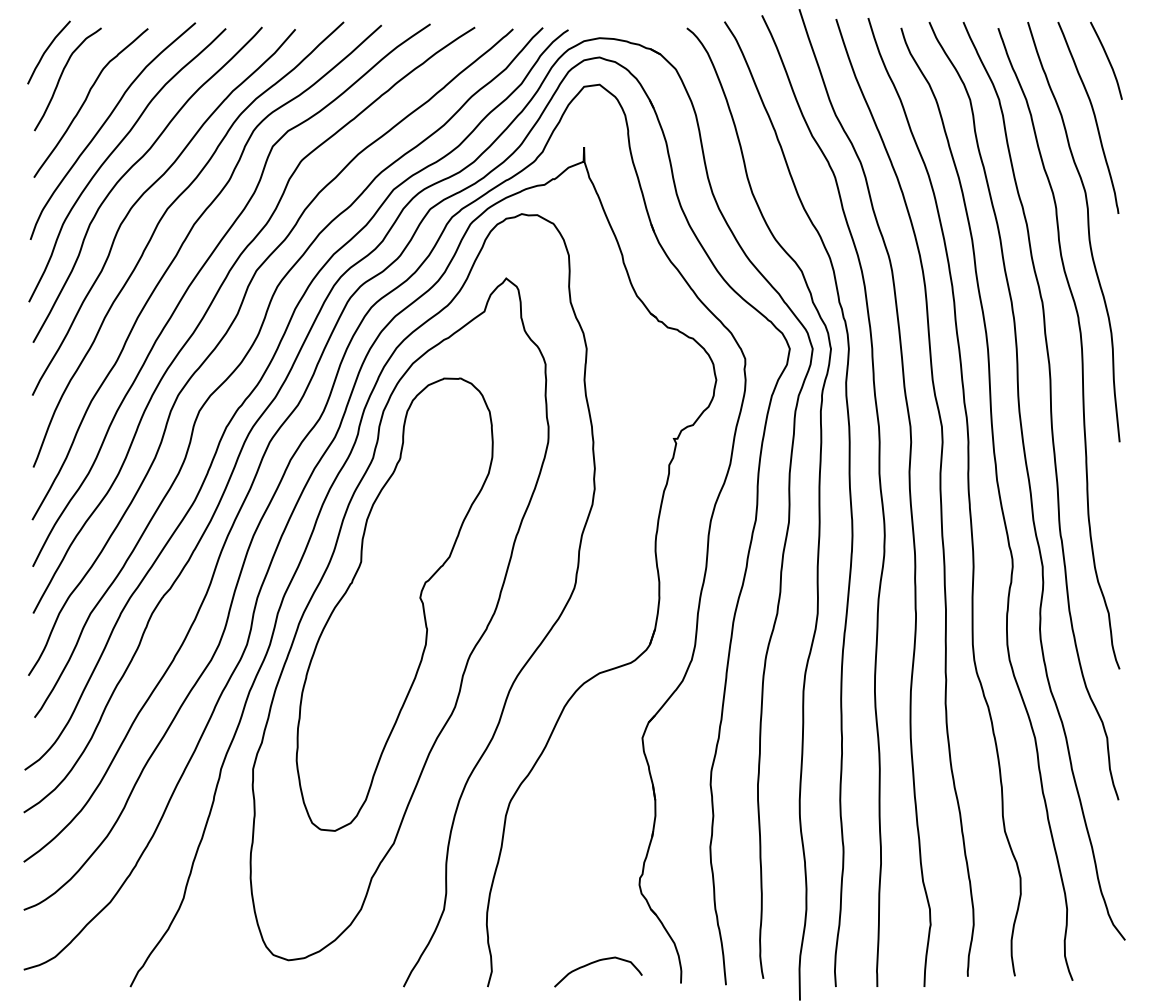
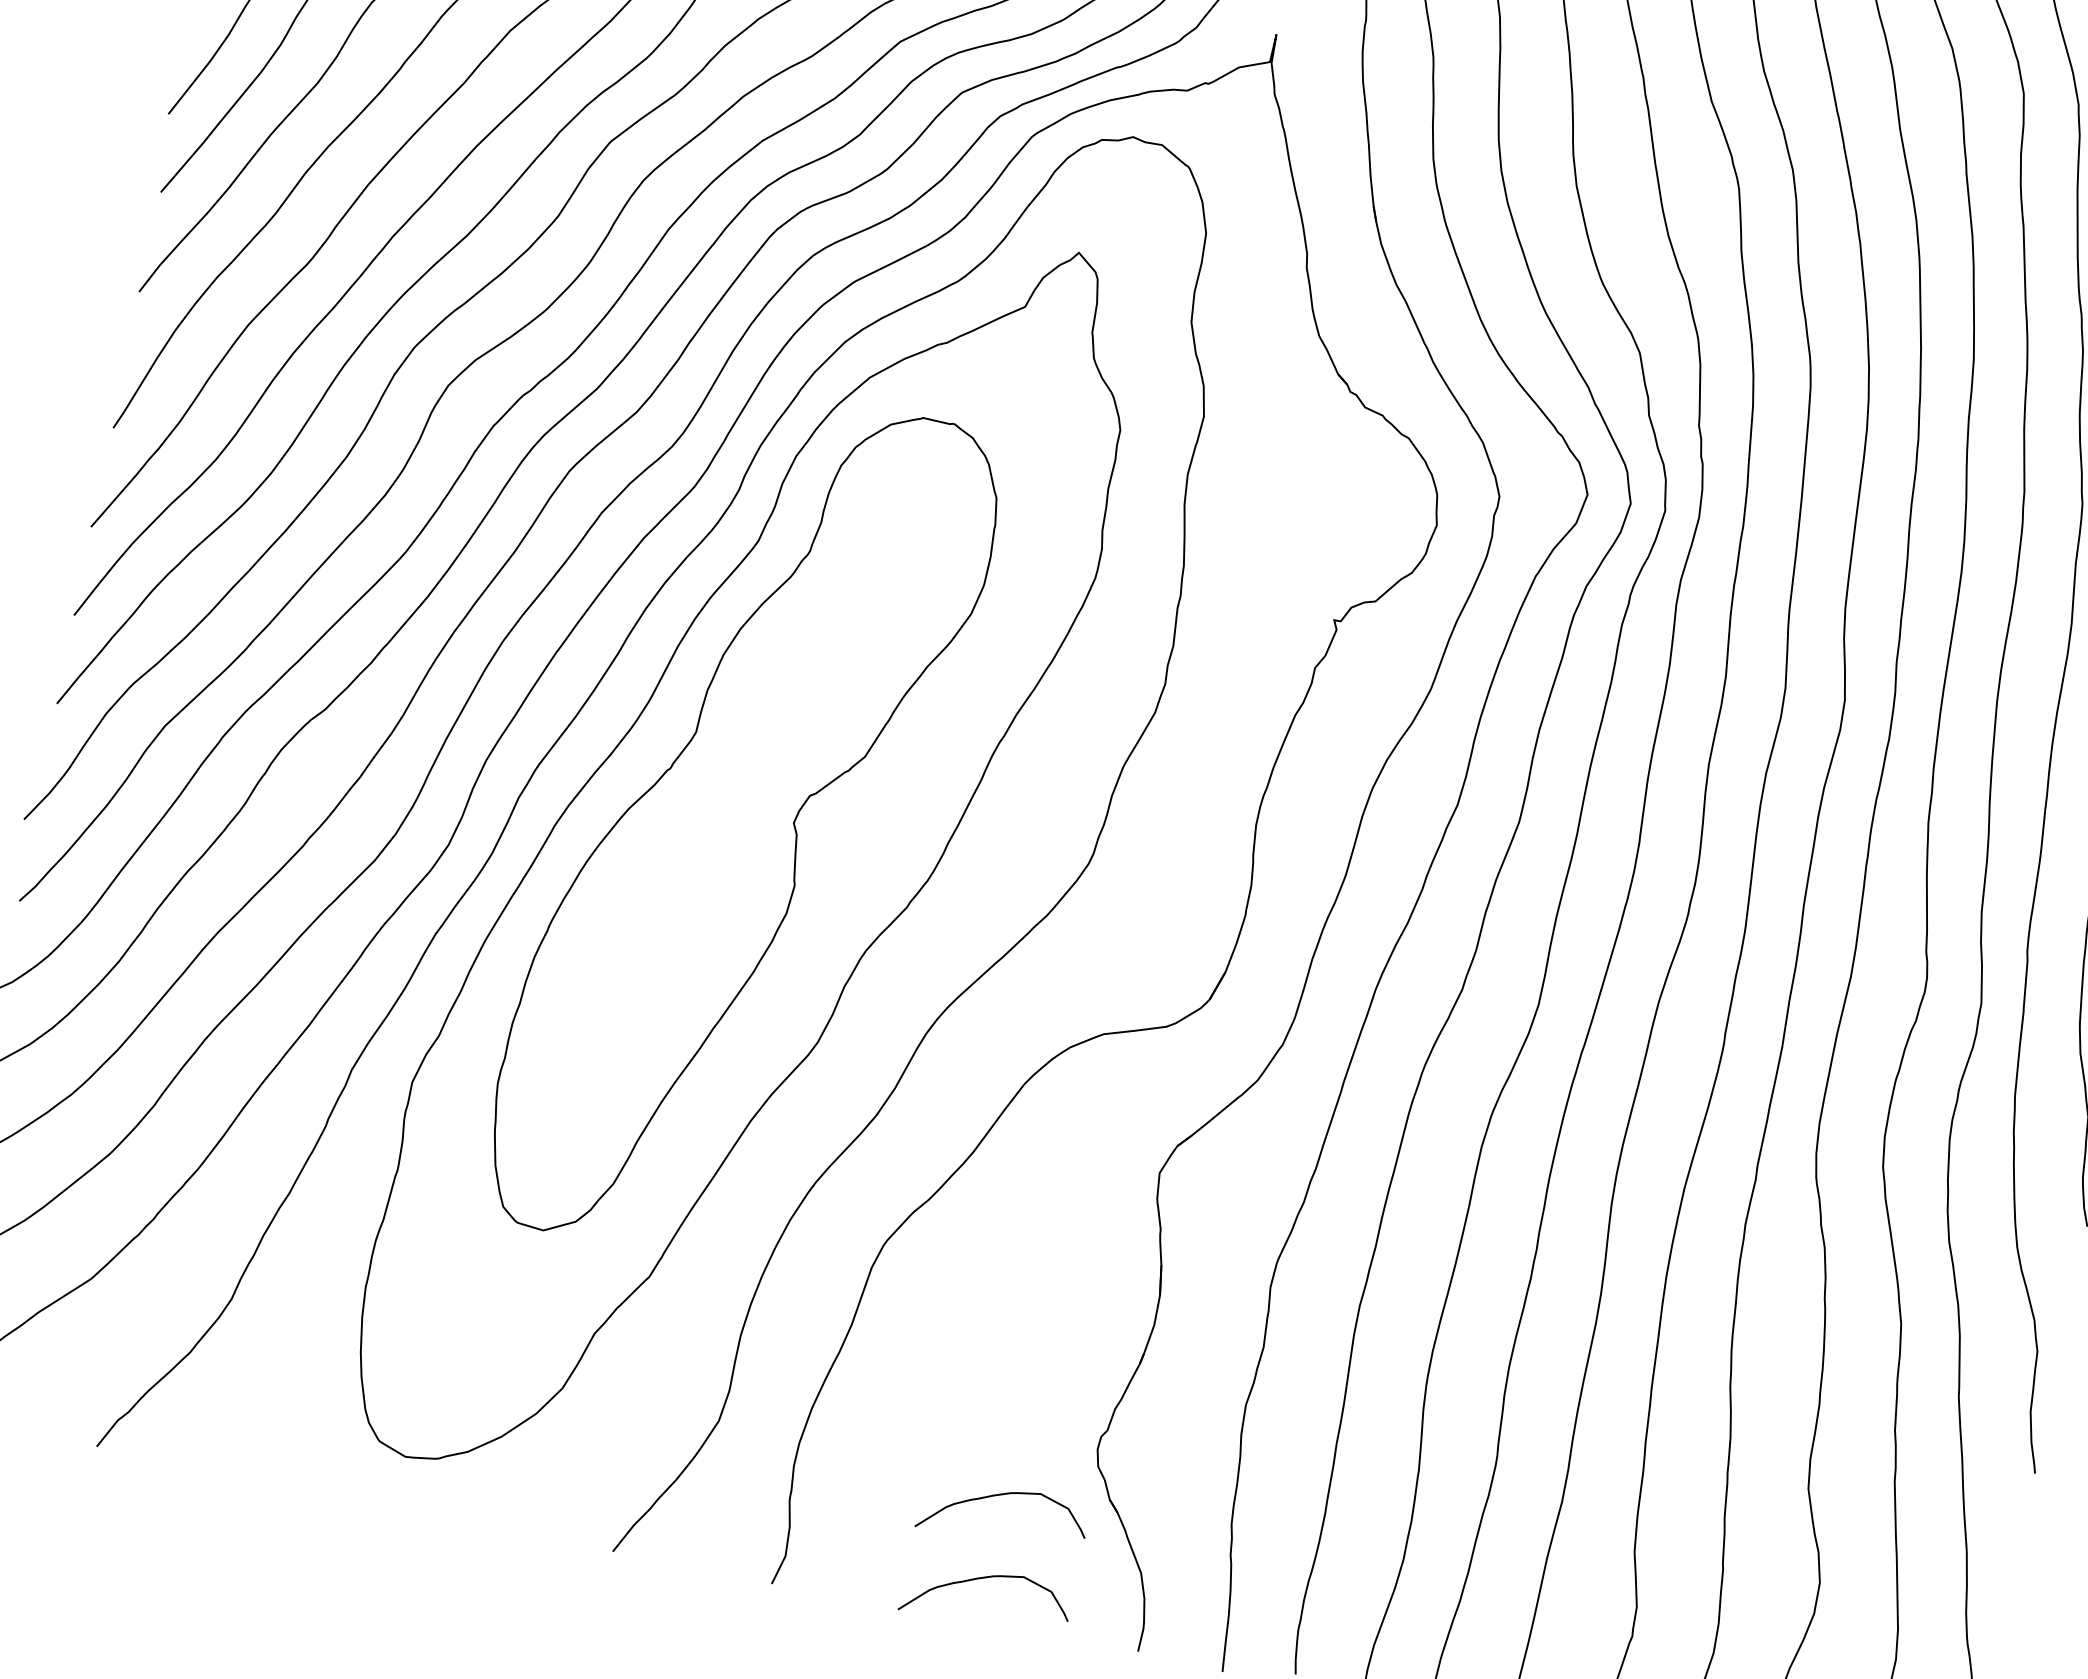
curve: (596, 918) -> (1003, 1496), added

